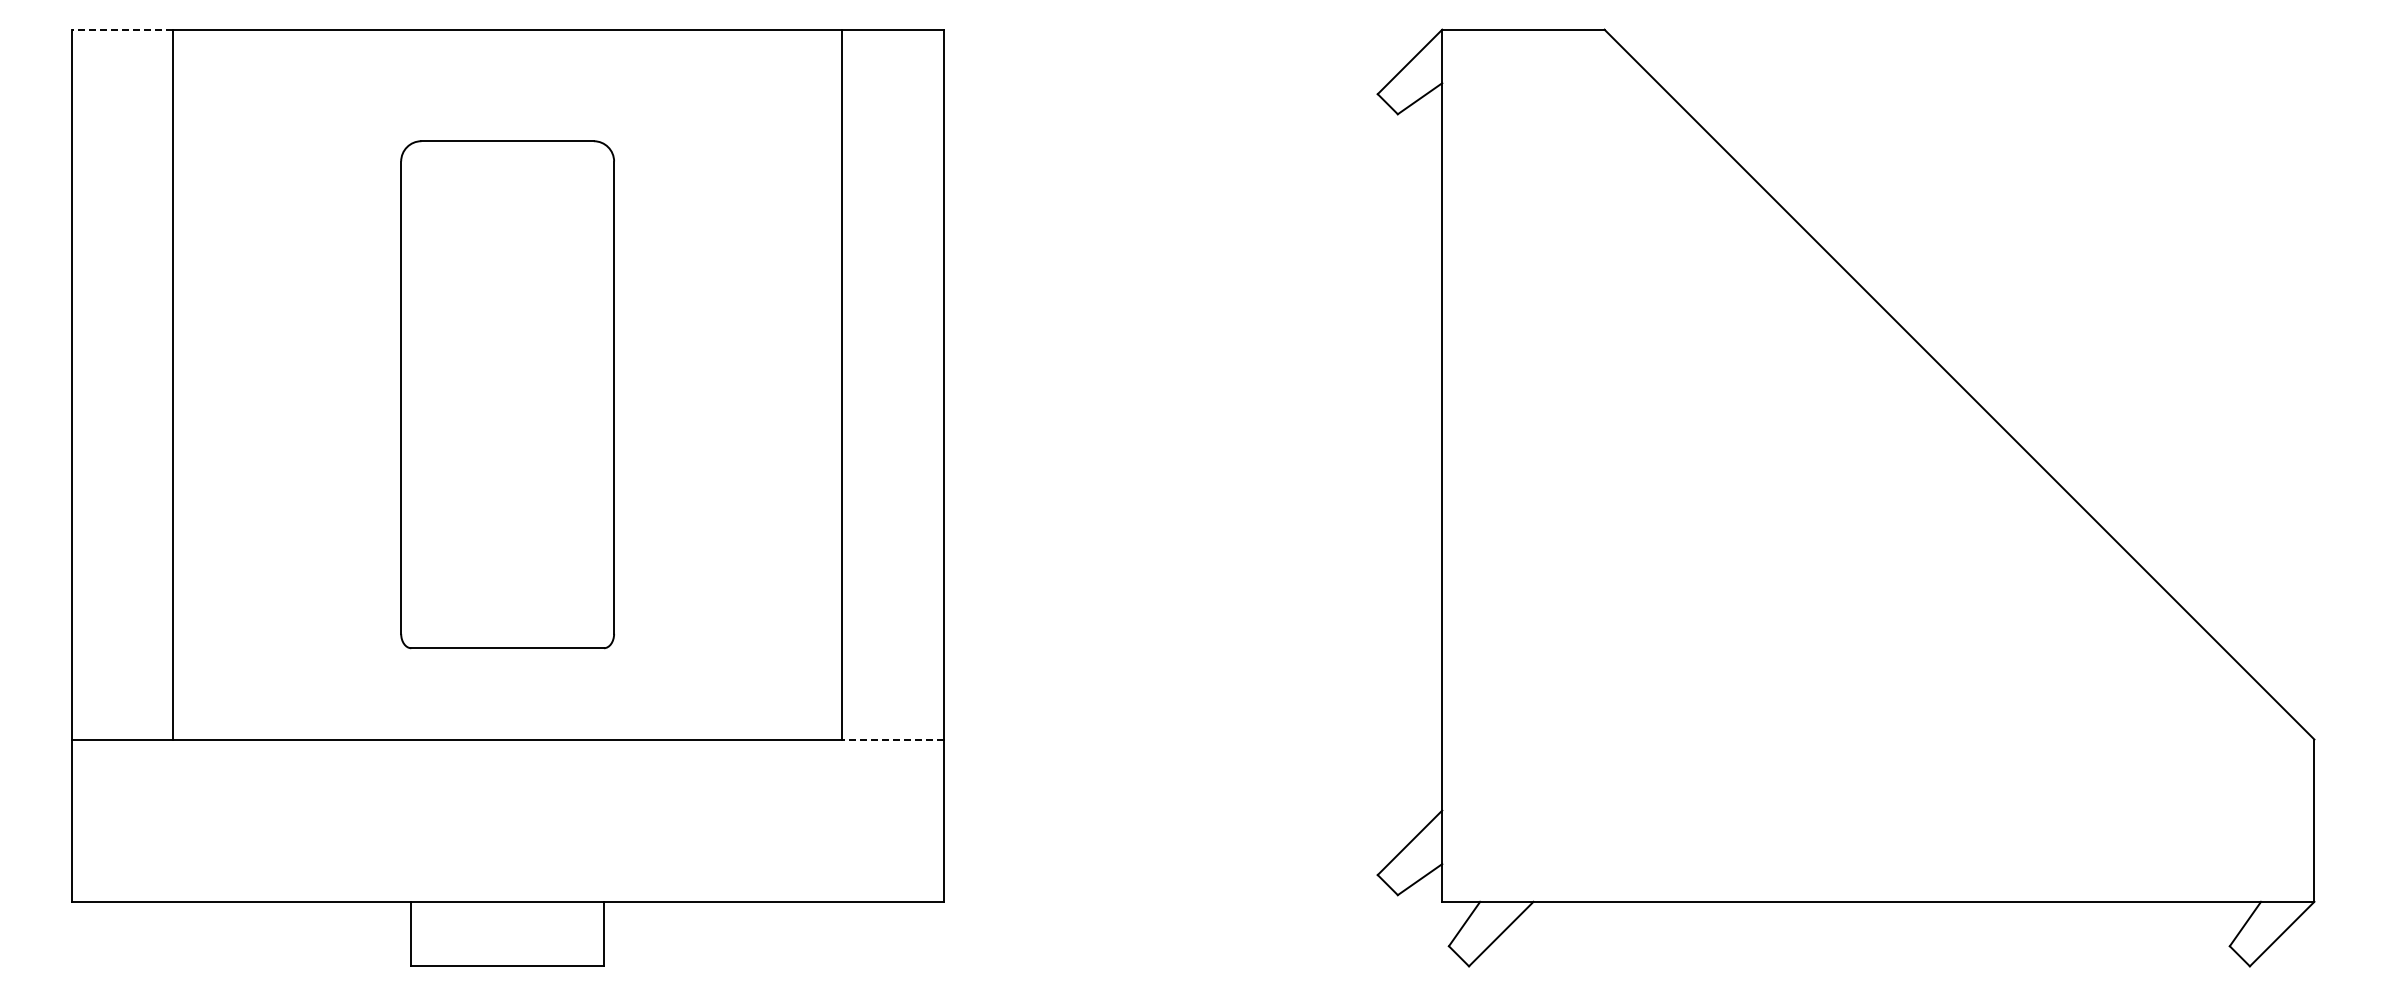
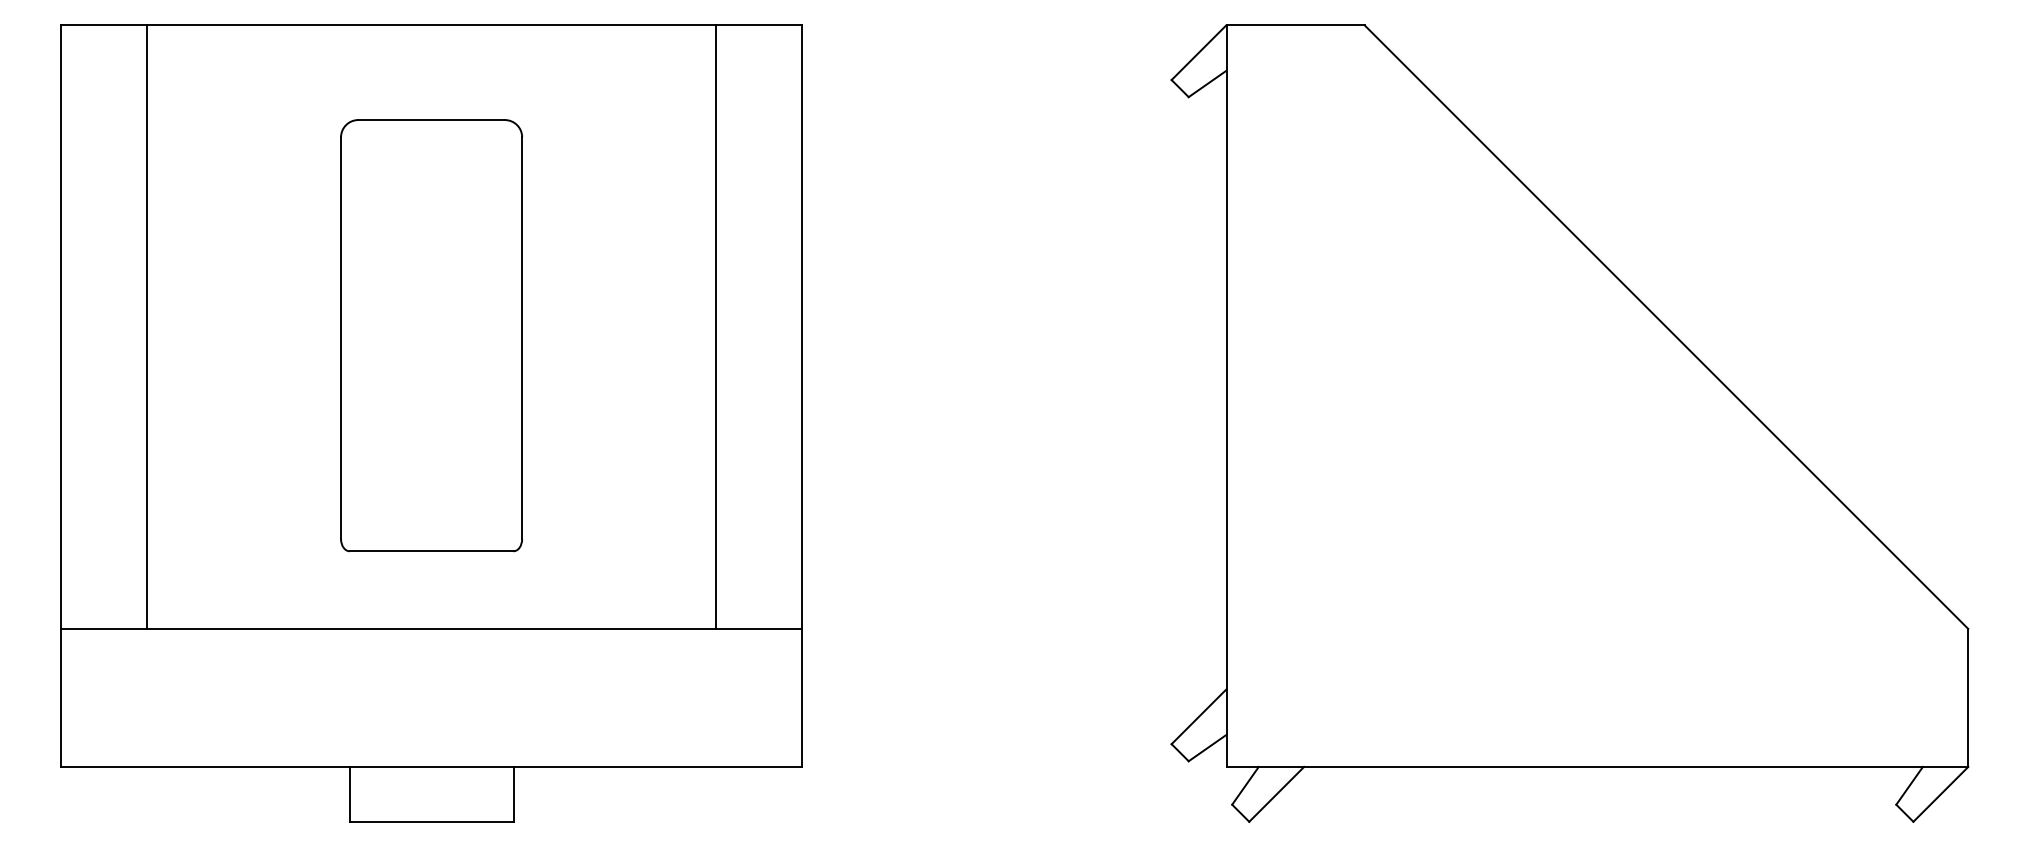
line: (122, 29) -> (104, 25), dashed -> solid
line: (893, 739) -> (759, 628), dashed -> solid

